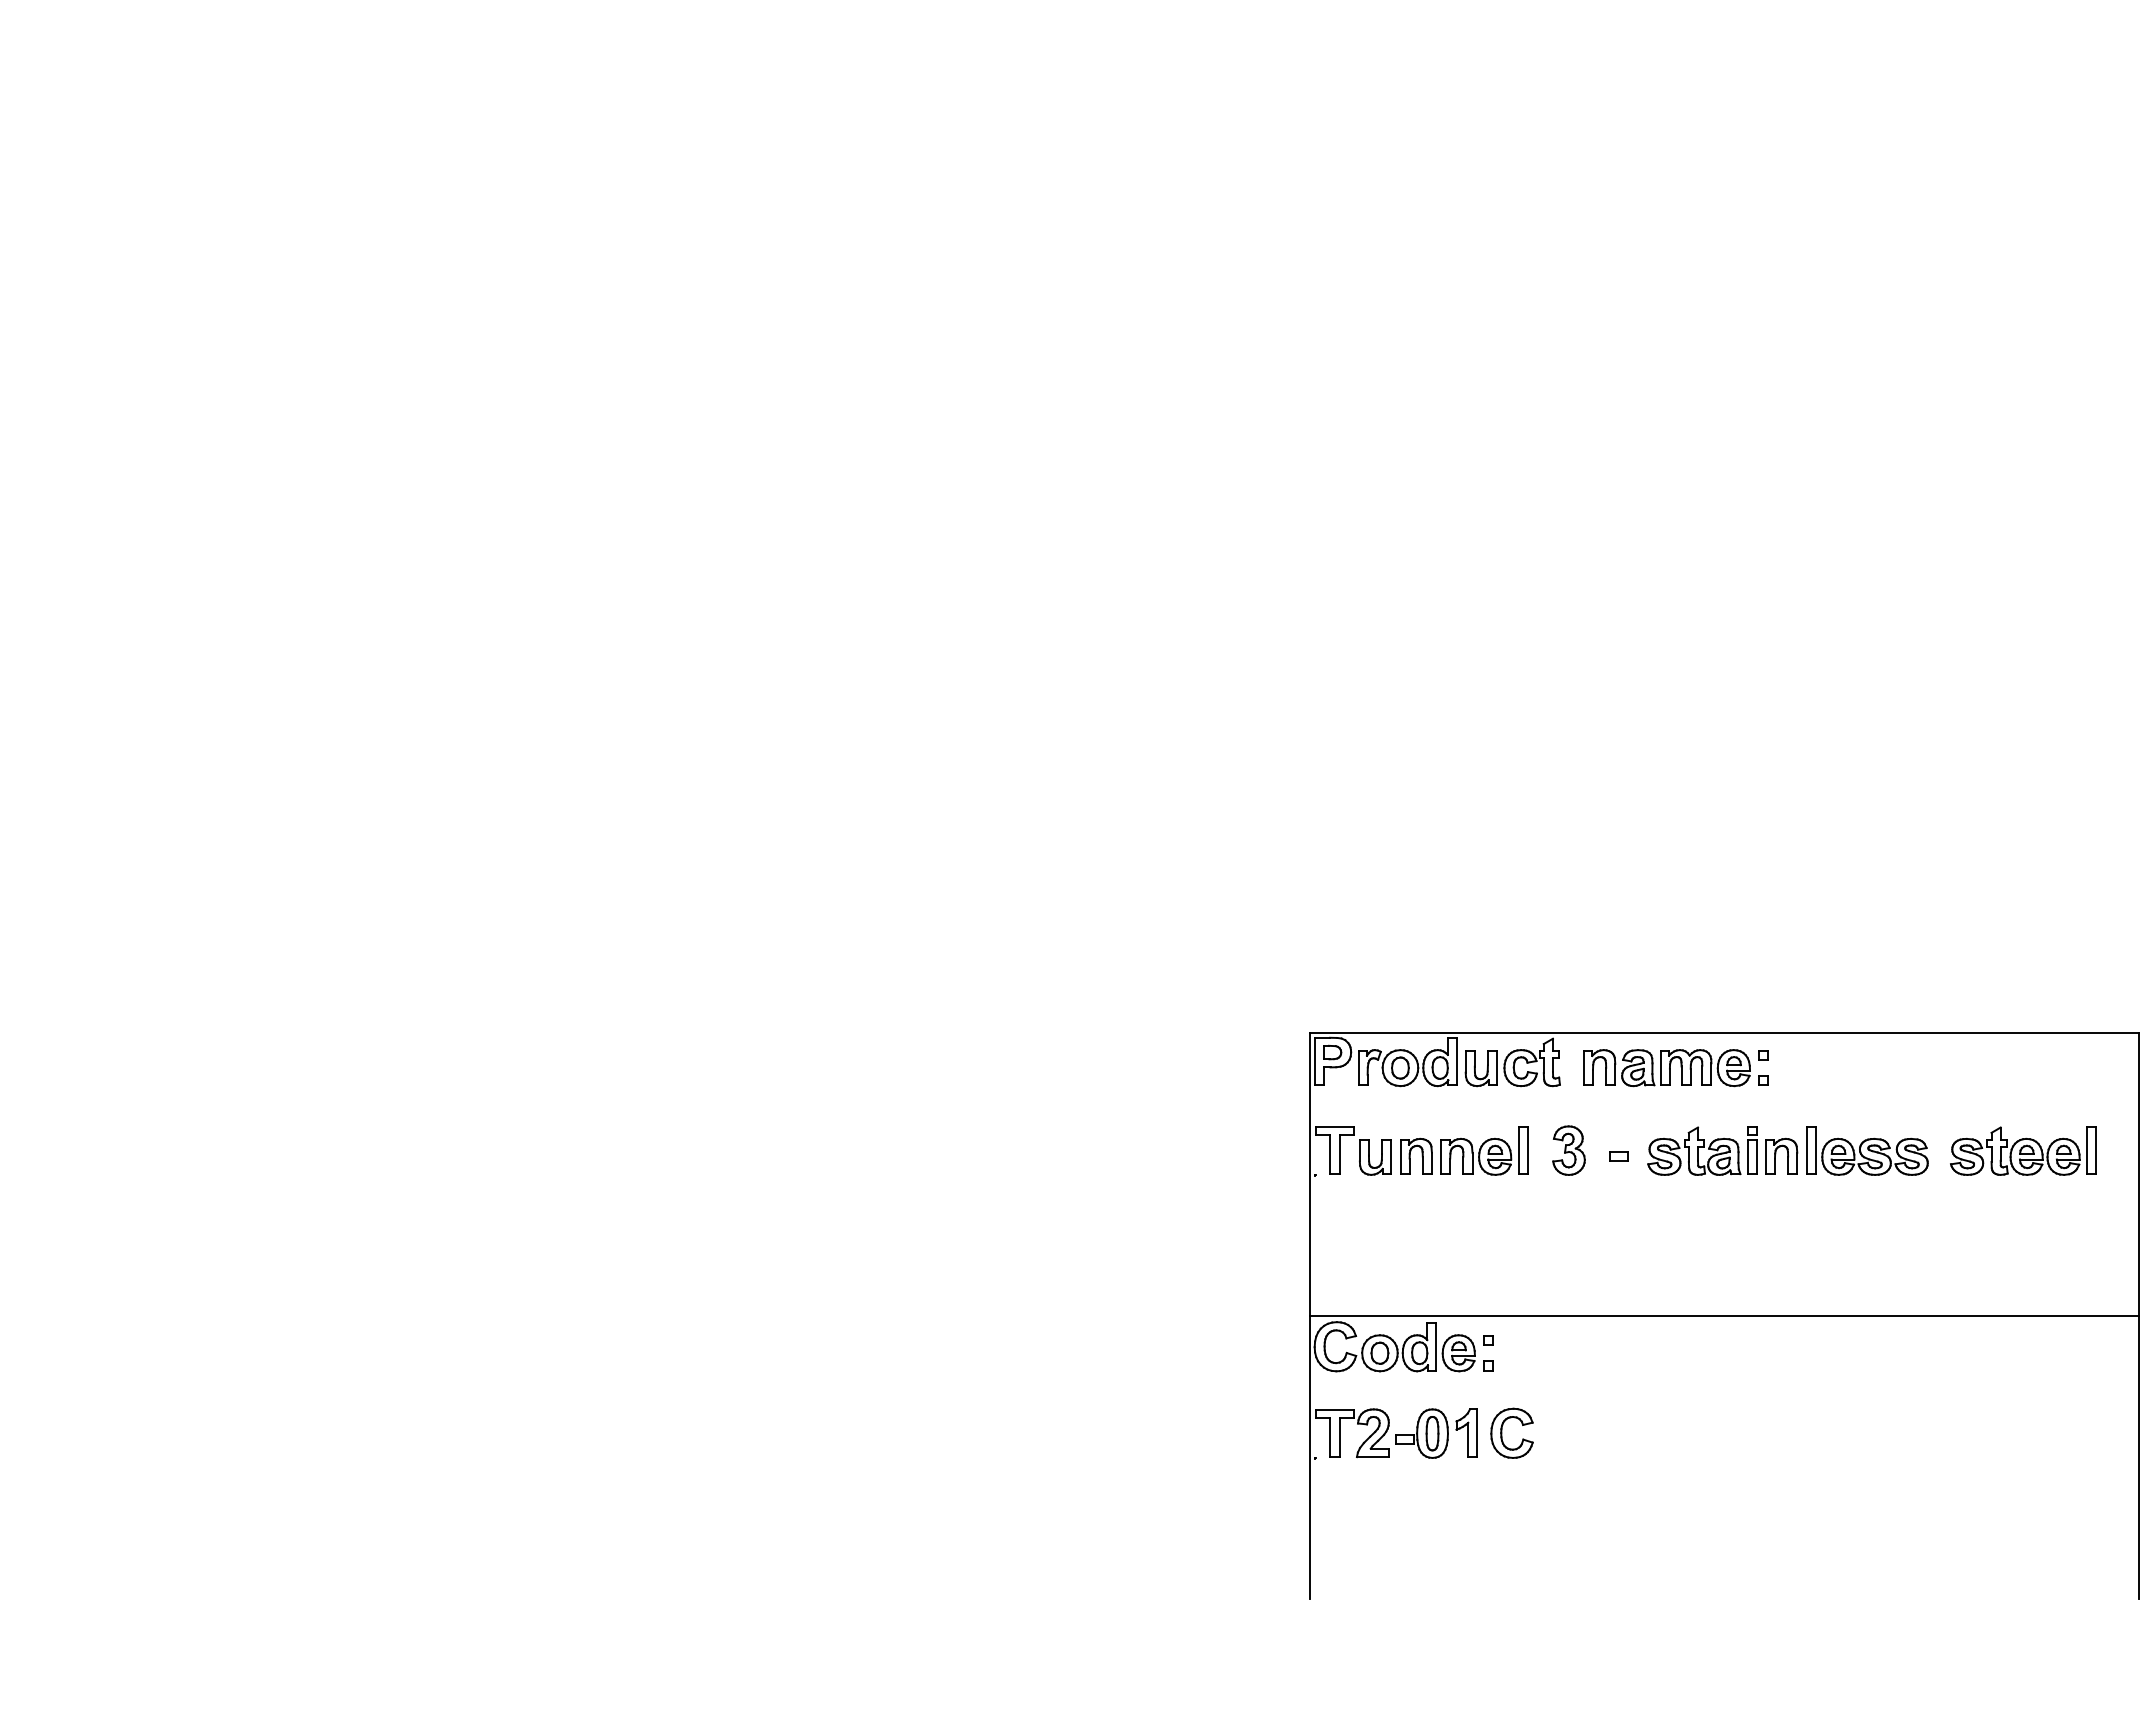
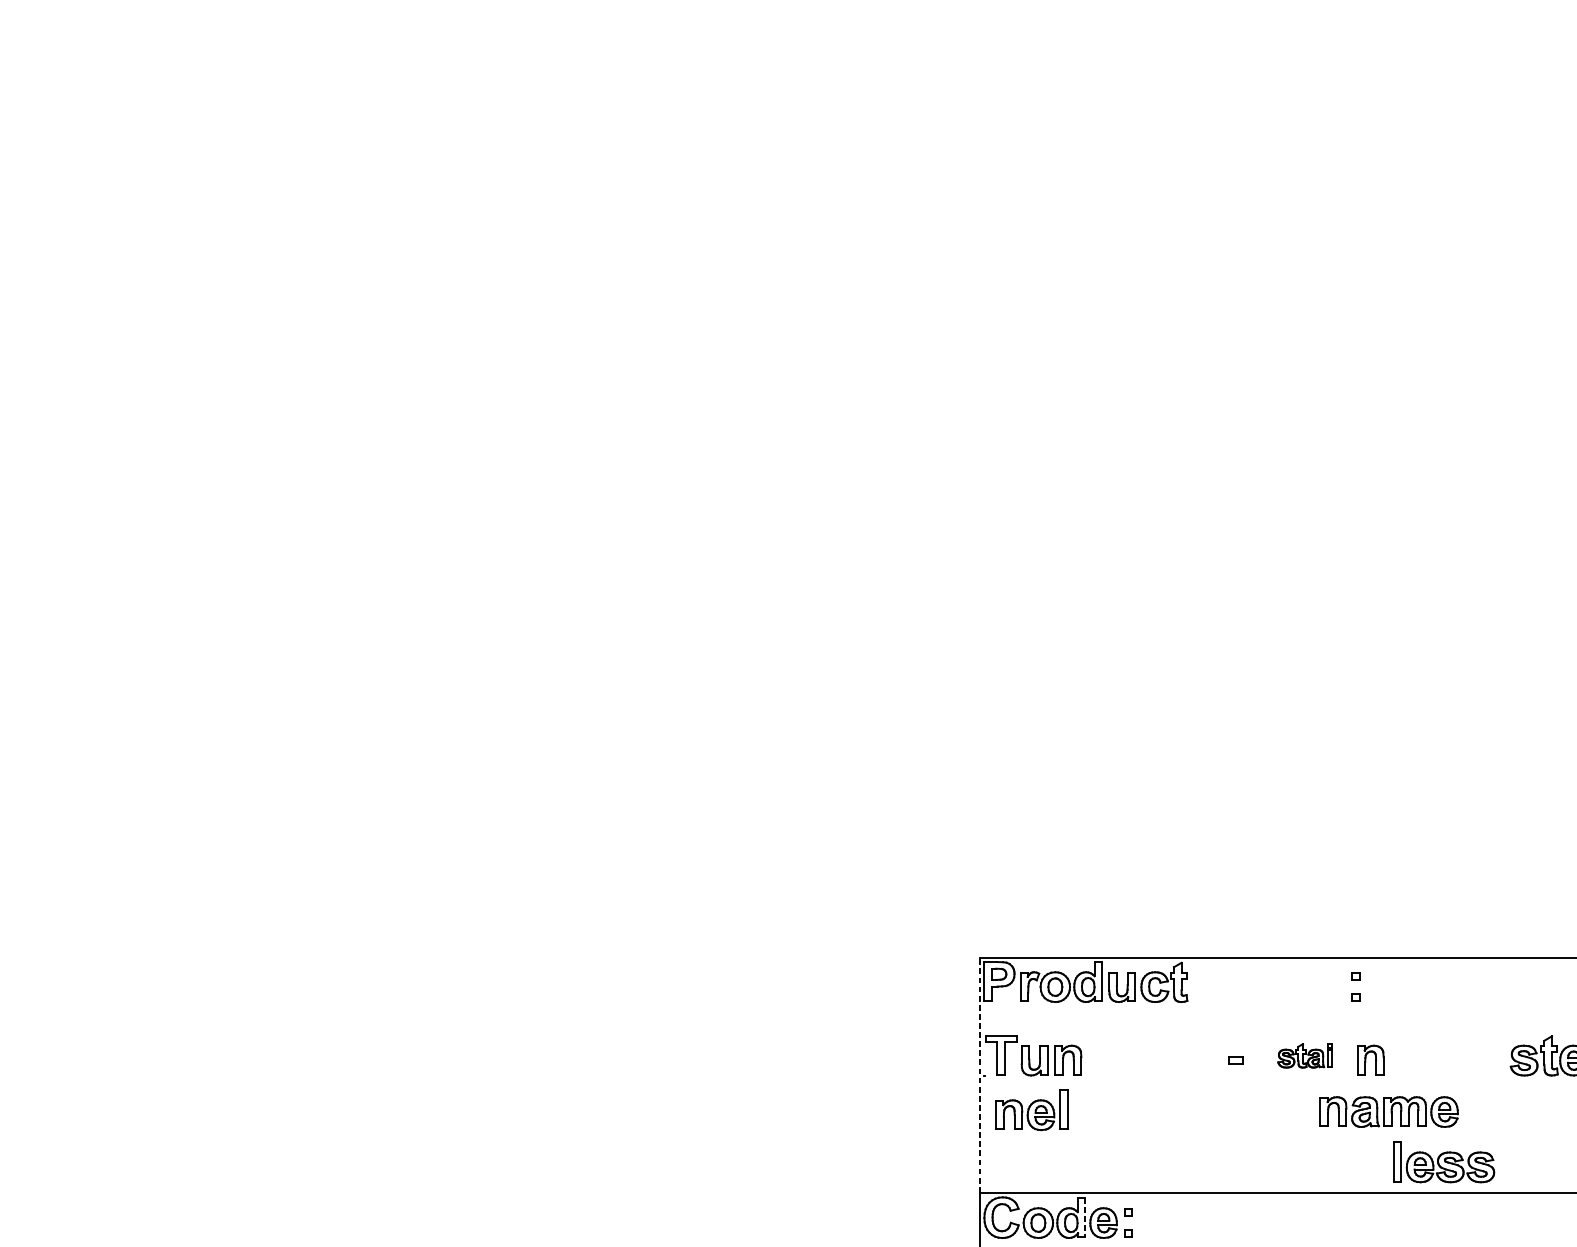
part: (1666, 1068) -> (1388, 1112), moved
part: (1484, 1150) -> (1032, 1109), moved
part: (1568, 1150) -> (1194, 1055), removed
part: (1702, 1150) -> (1305, 1055), size x0.6
part: (1867, 1150) -> (1444, 1162), moved
line: (1309, 1174) -> (980, 1075), solid -> dashed
line: (1436, 1346) -> (1085, 1217), solid -> dashed

